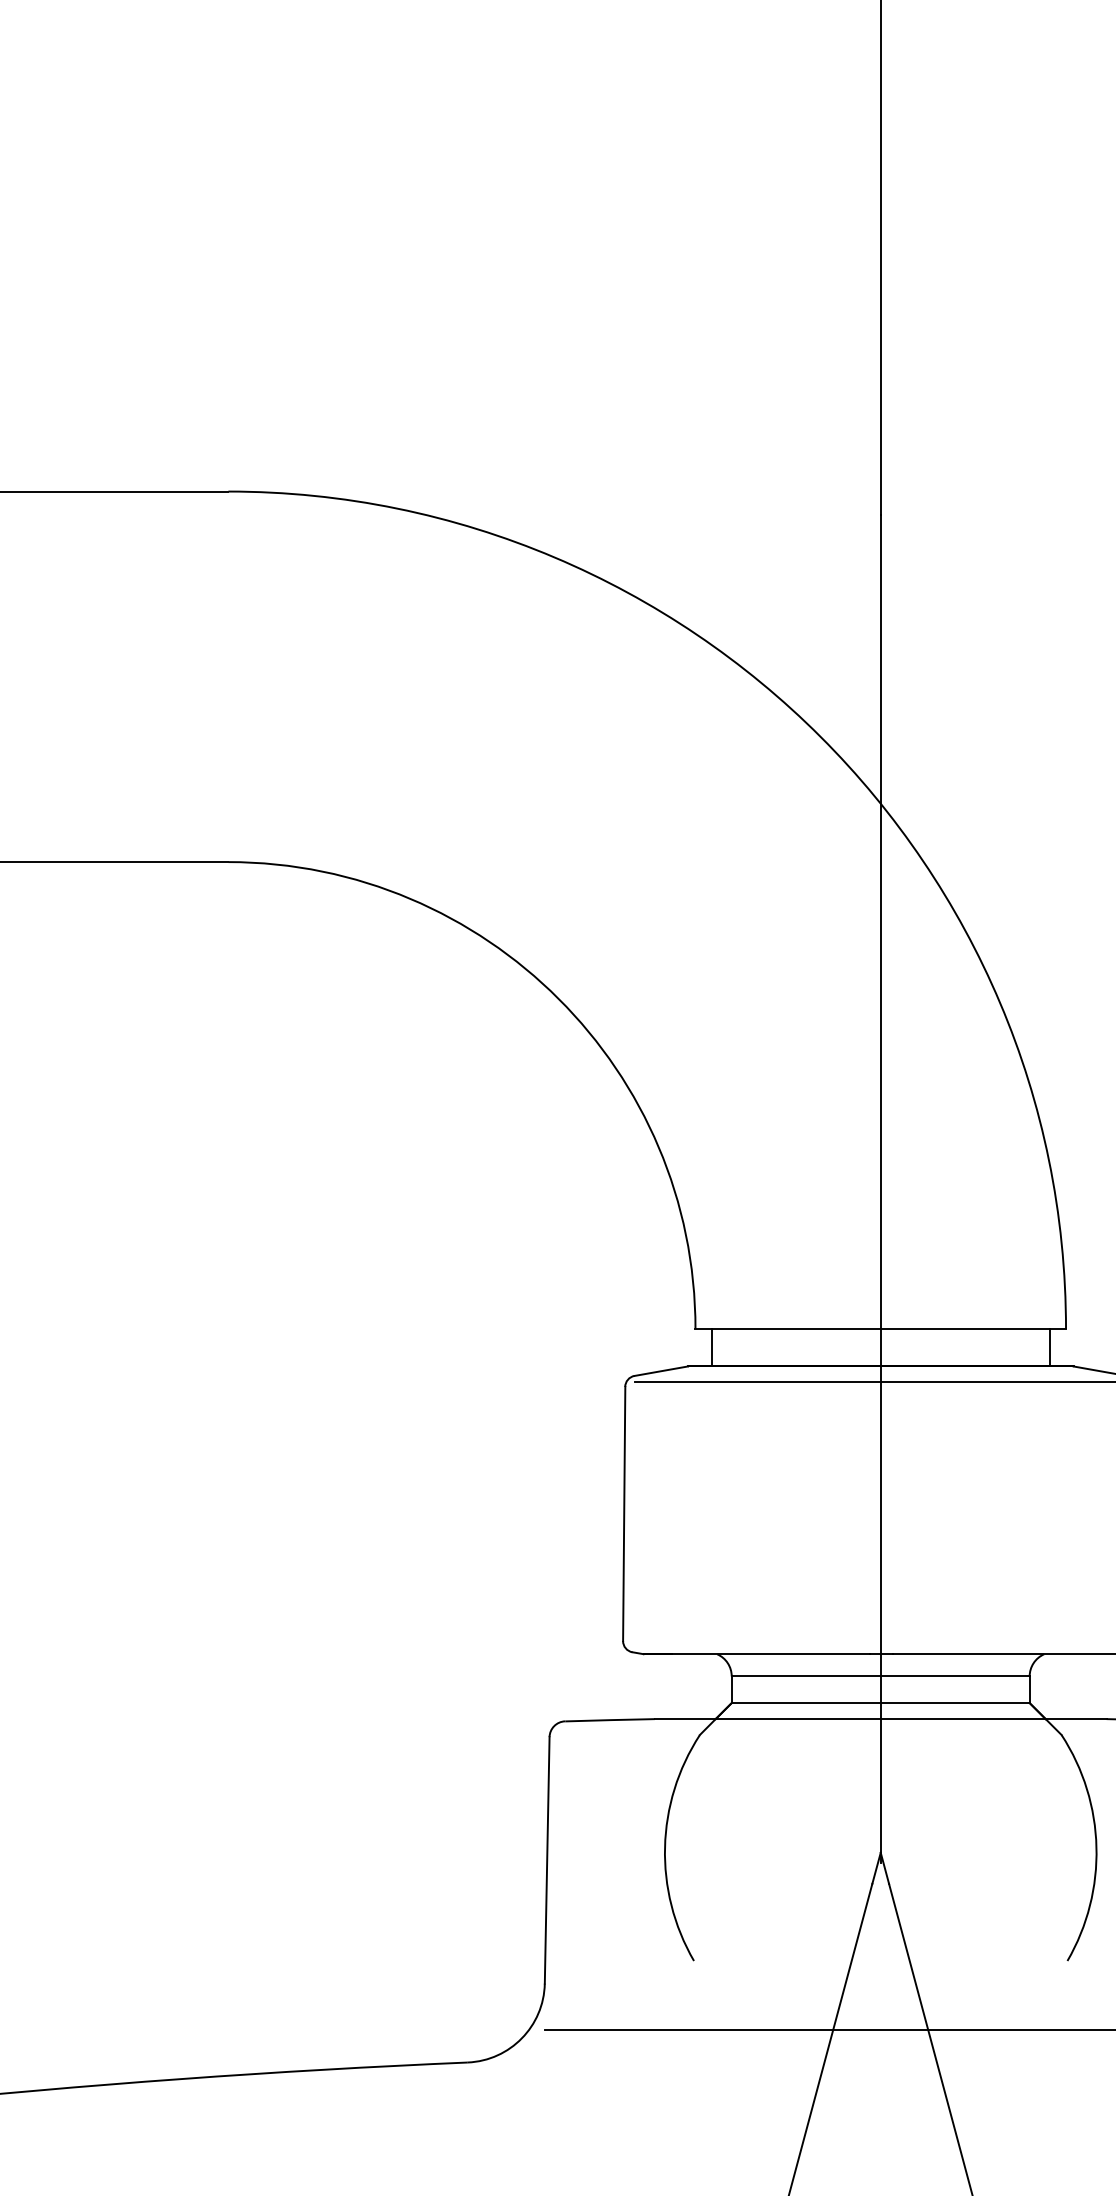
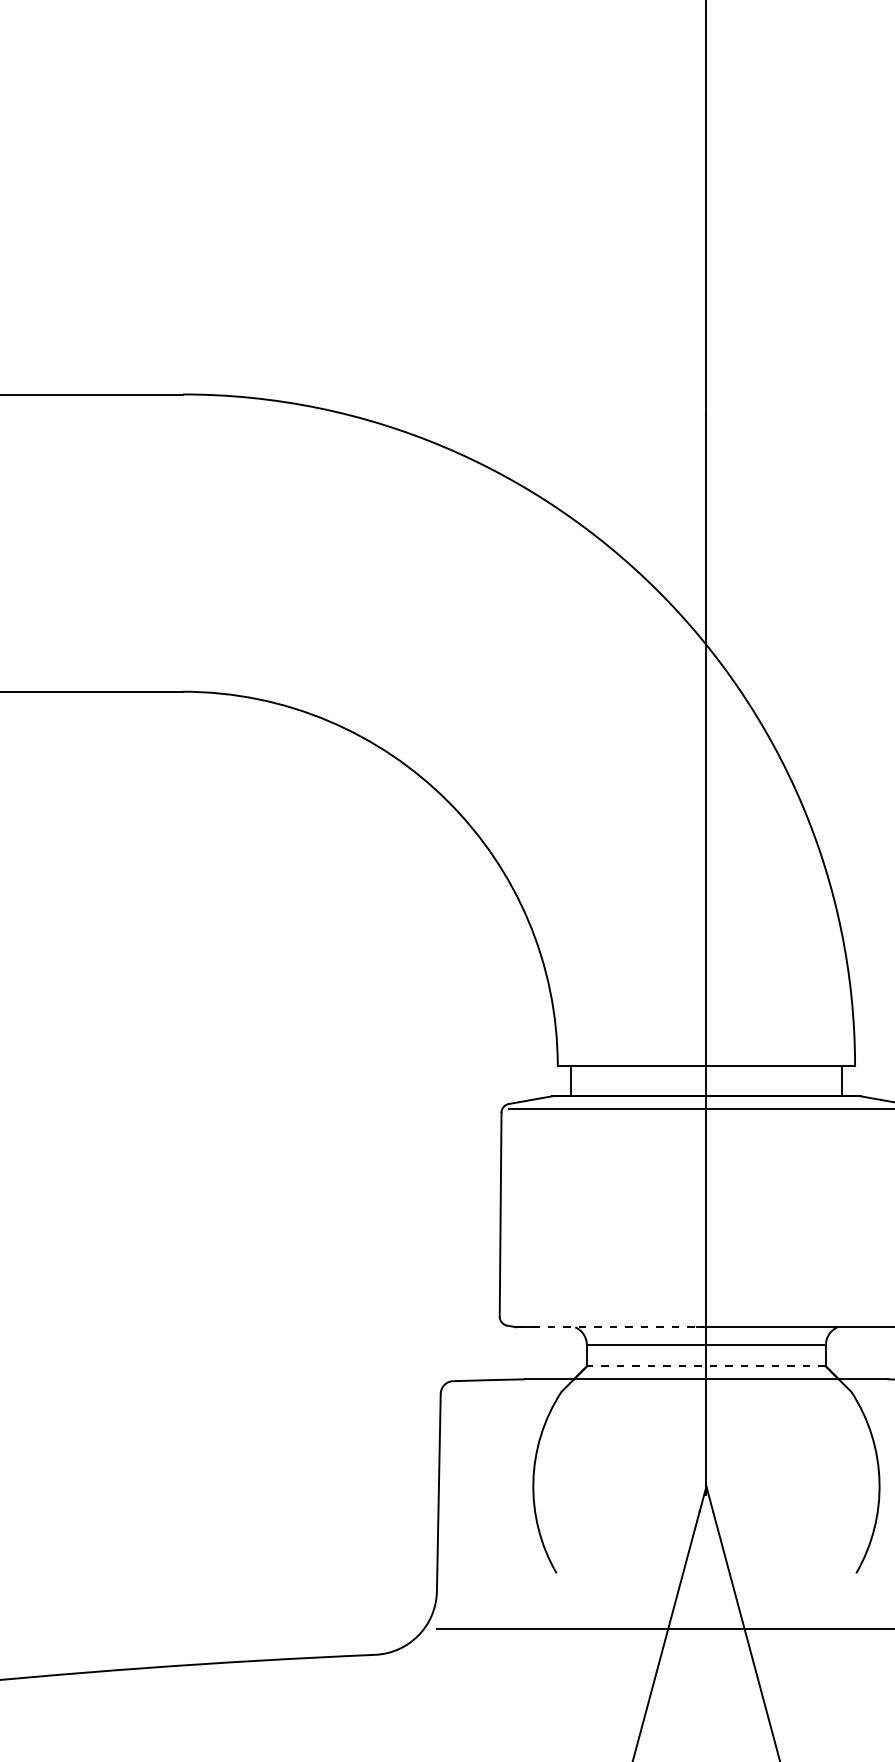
line: (757, 1654) -> (607, 1327), solid -> dashed
line: (880, 1703) -> (706, 1366), solid -> dashed

